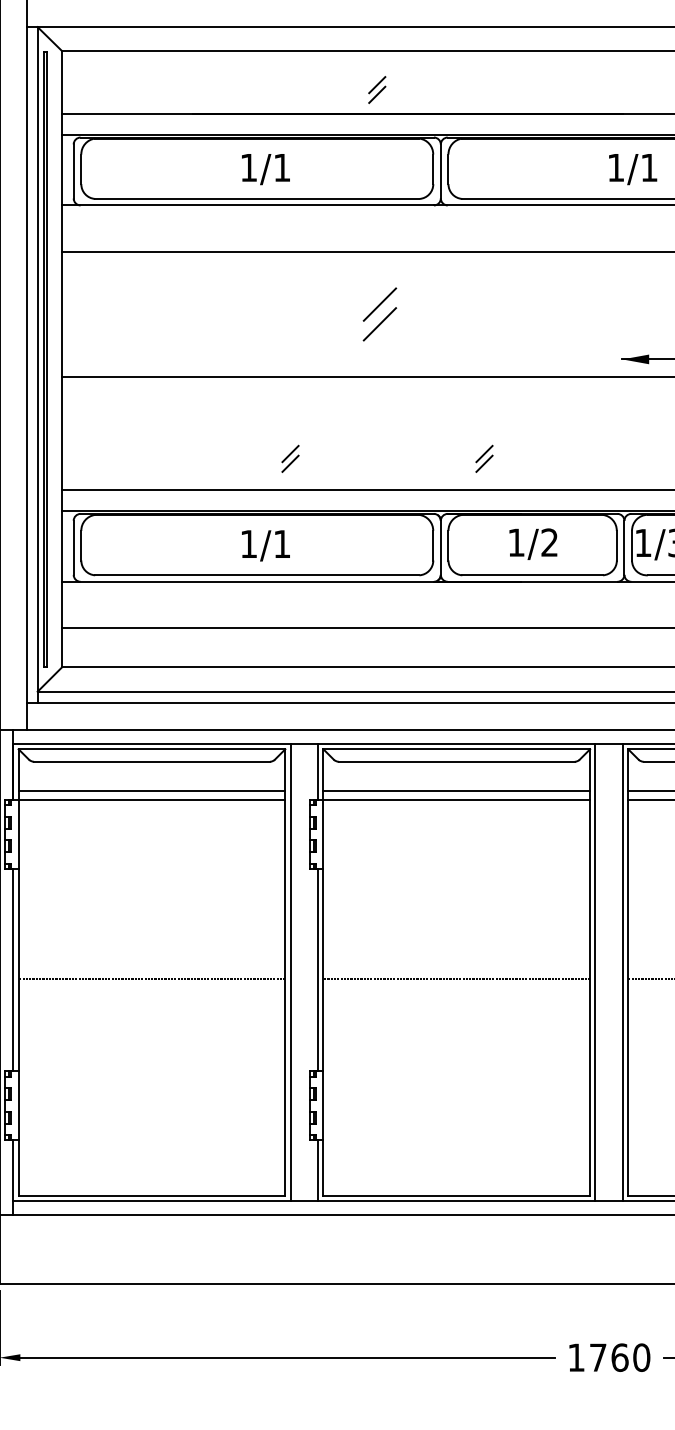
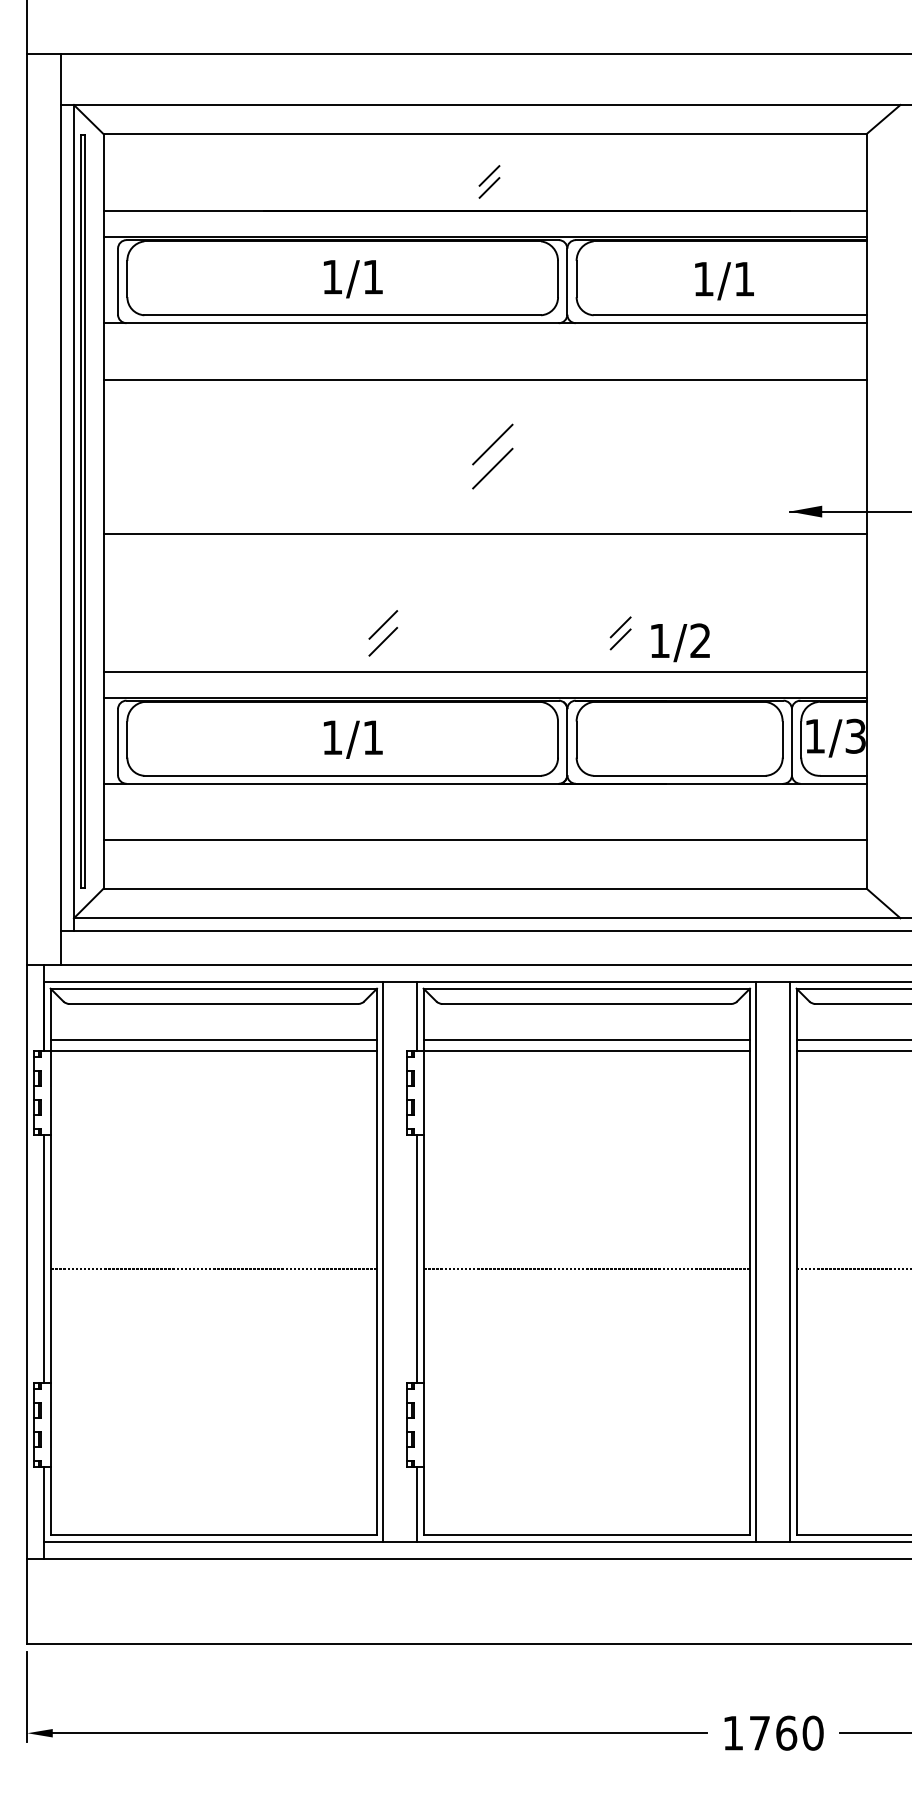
text: (633, 169) -> (724, 281), moved
part: (290, 459) -> (383, 633), size x1.4
text: (533, 544) -> (680, 642), moved

